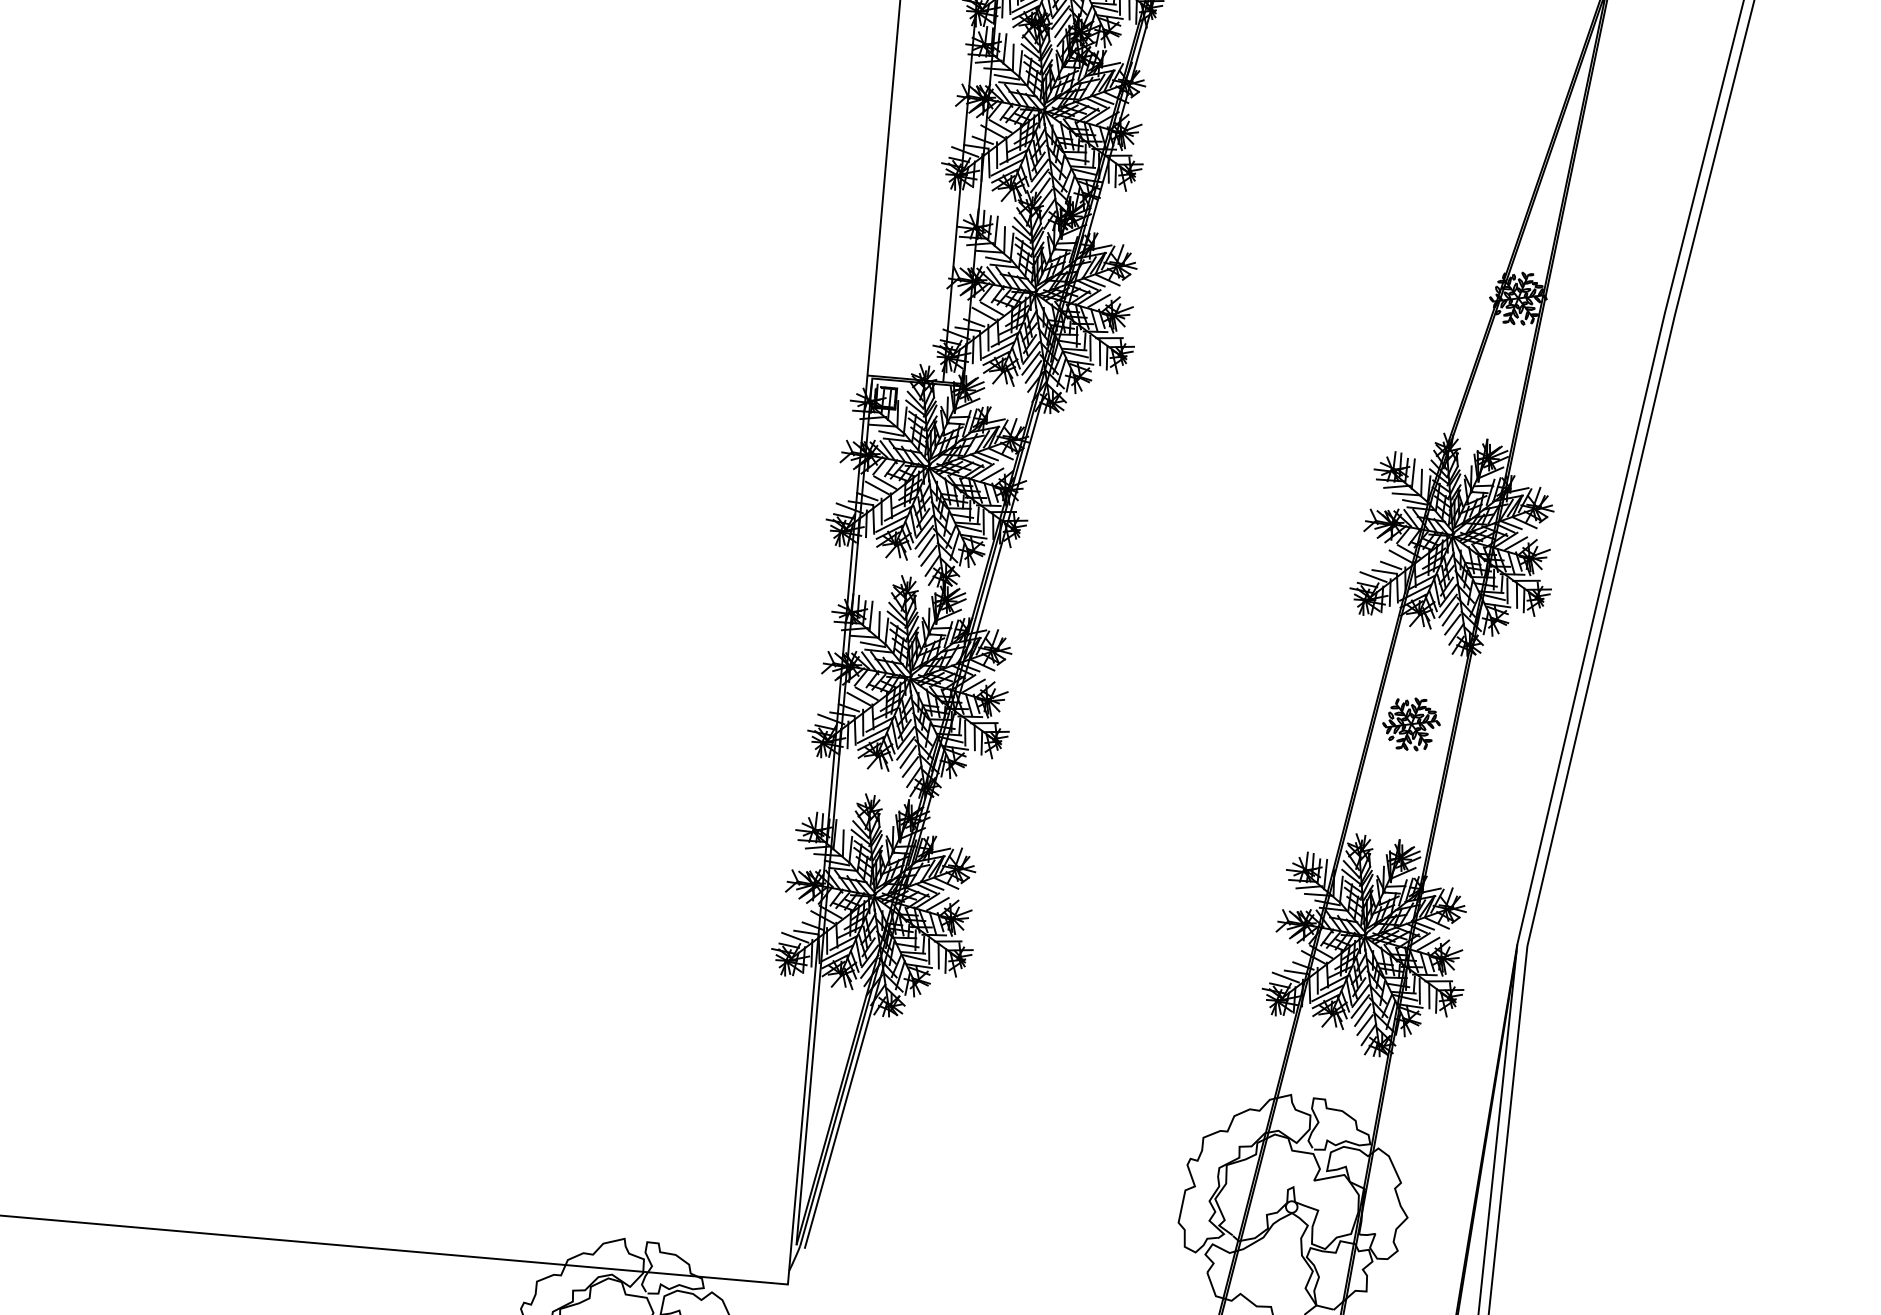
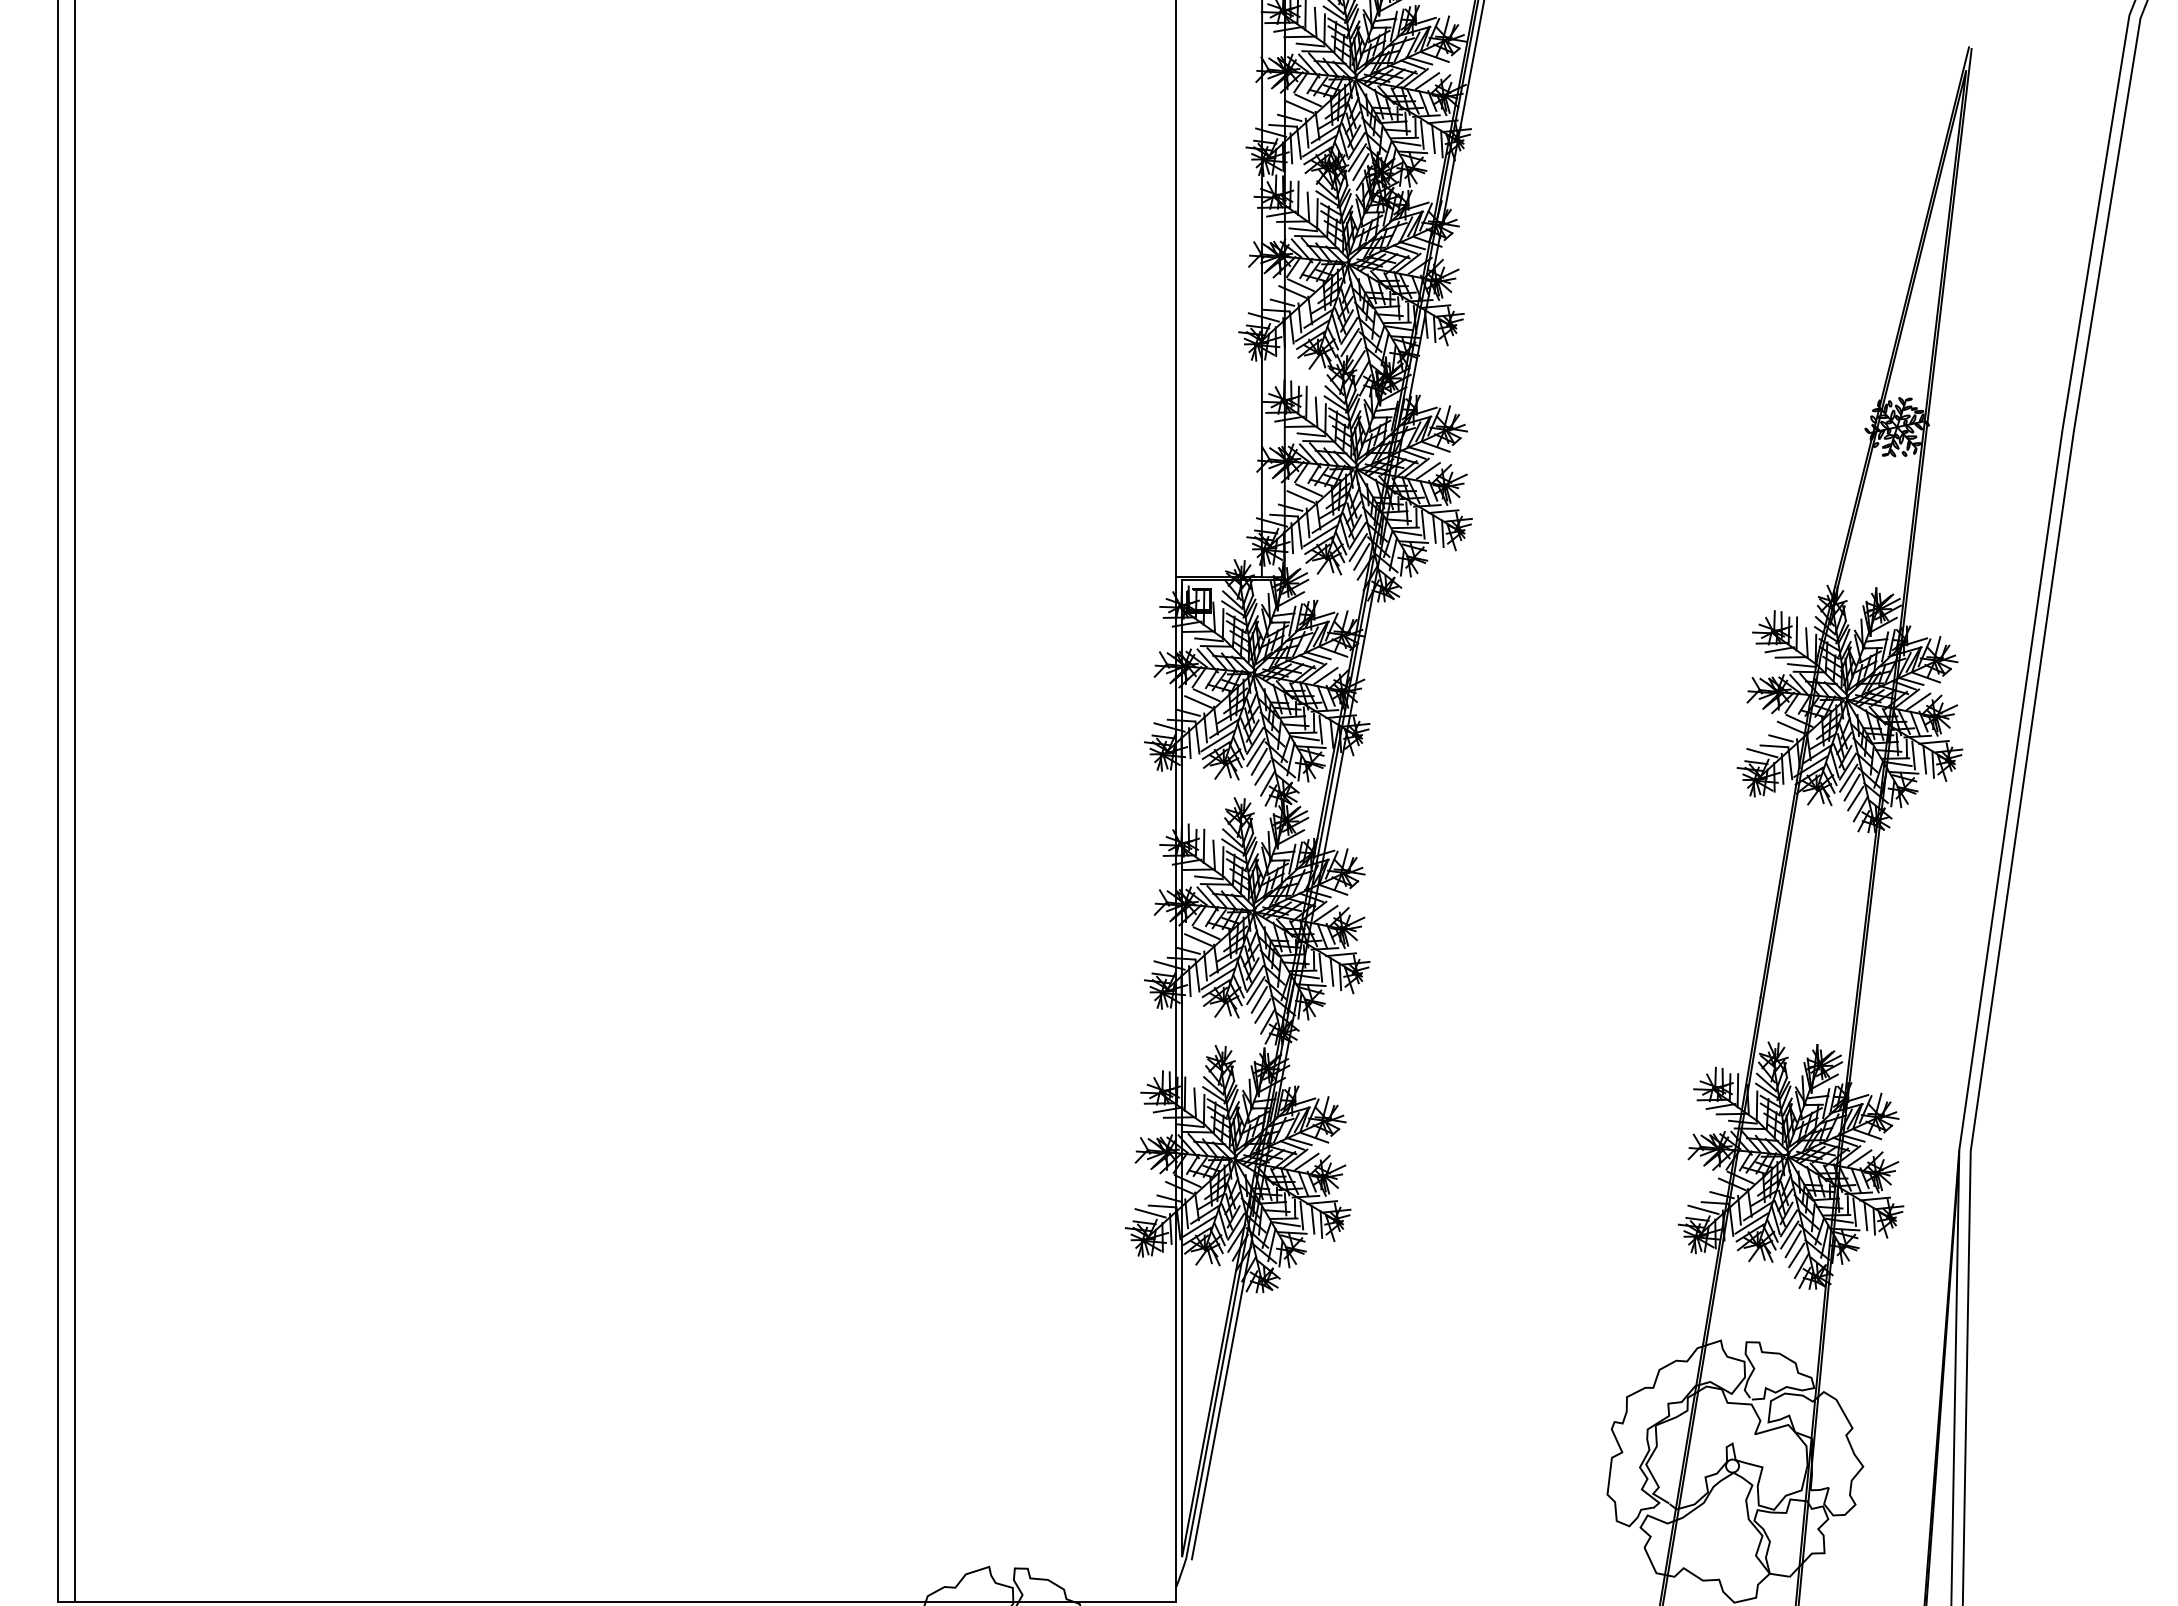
part: (1411, 723) -> (1819, 913), removed

